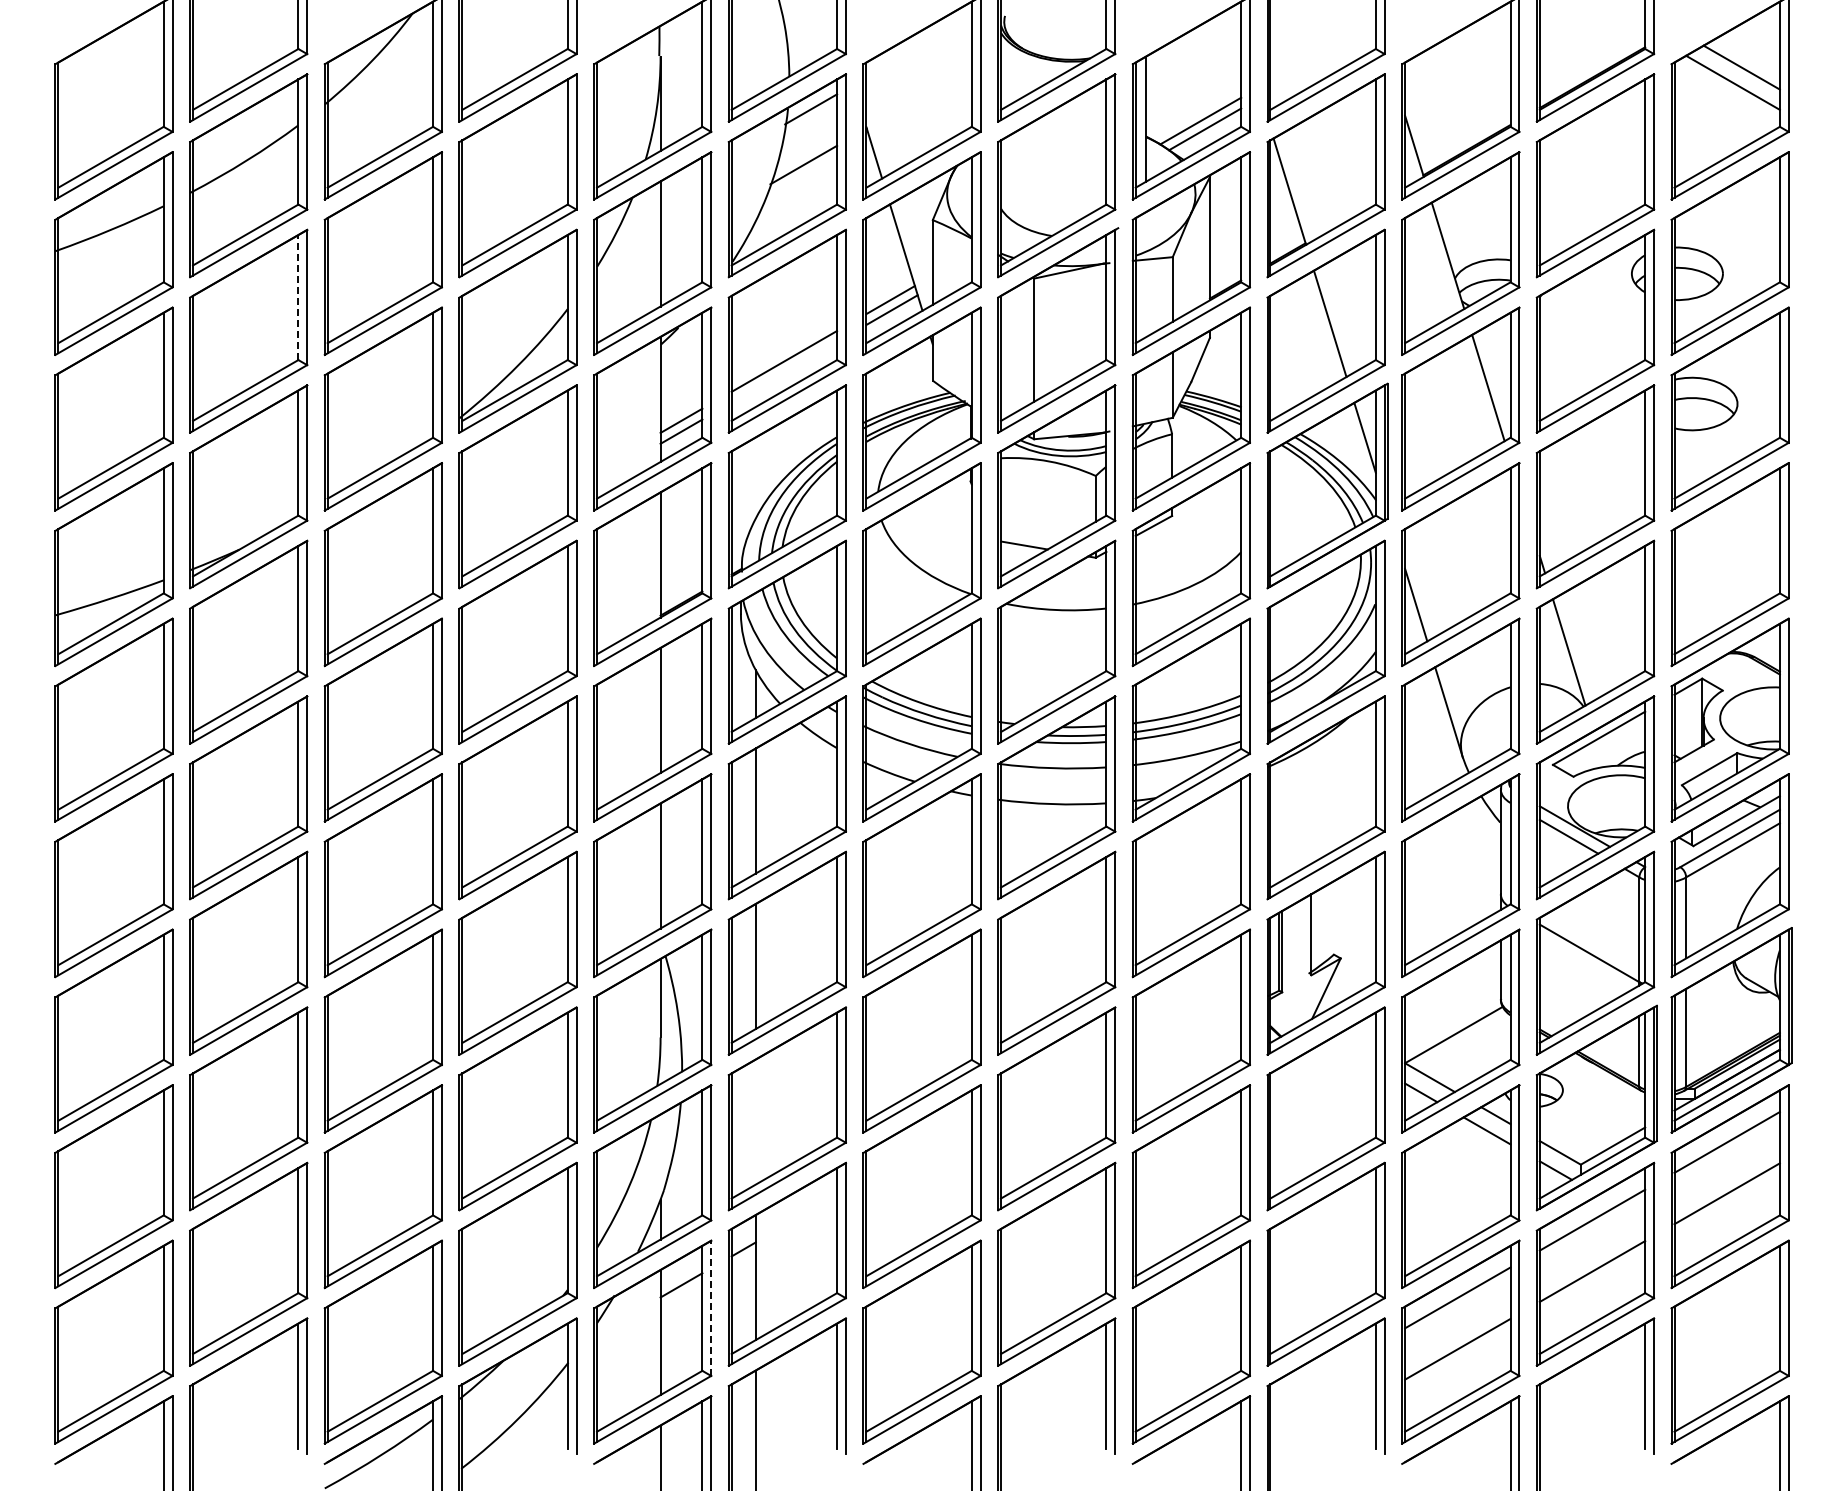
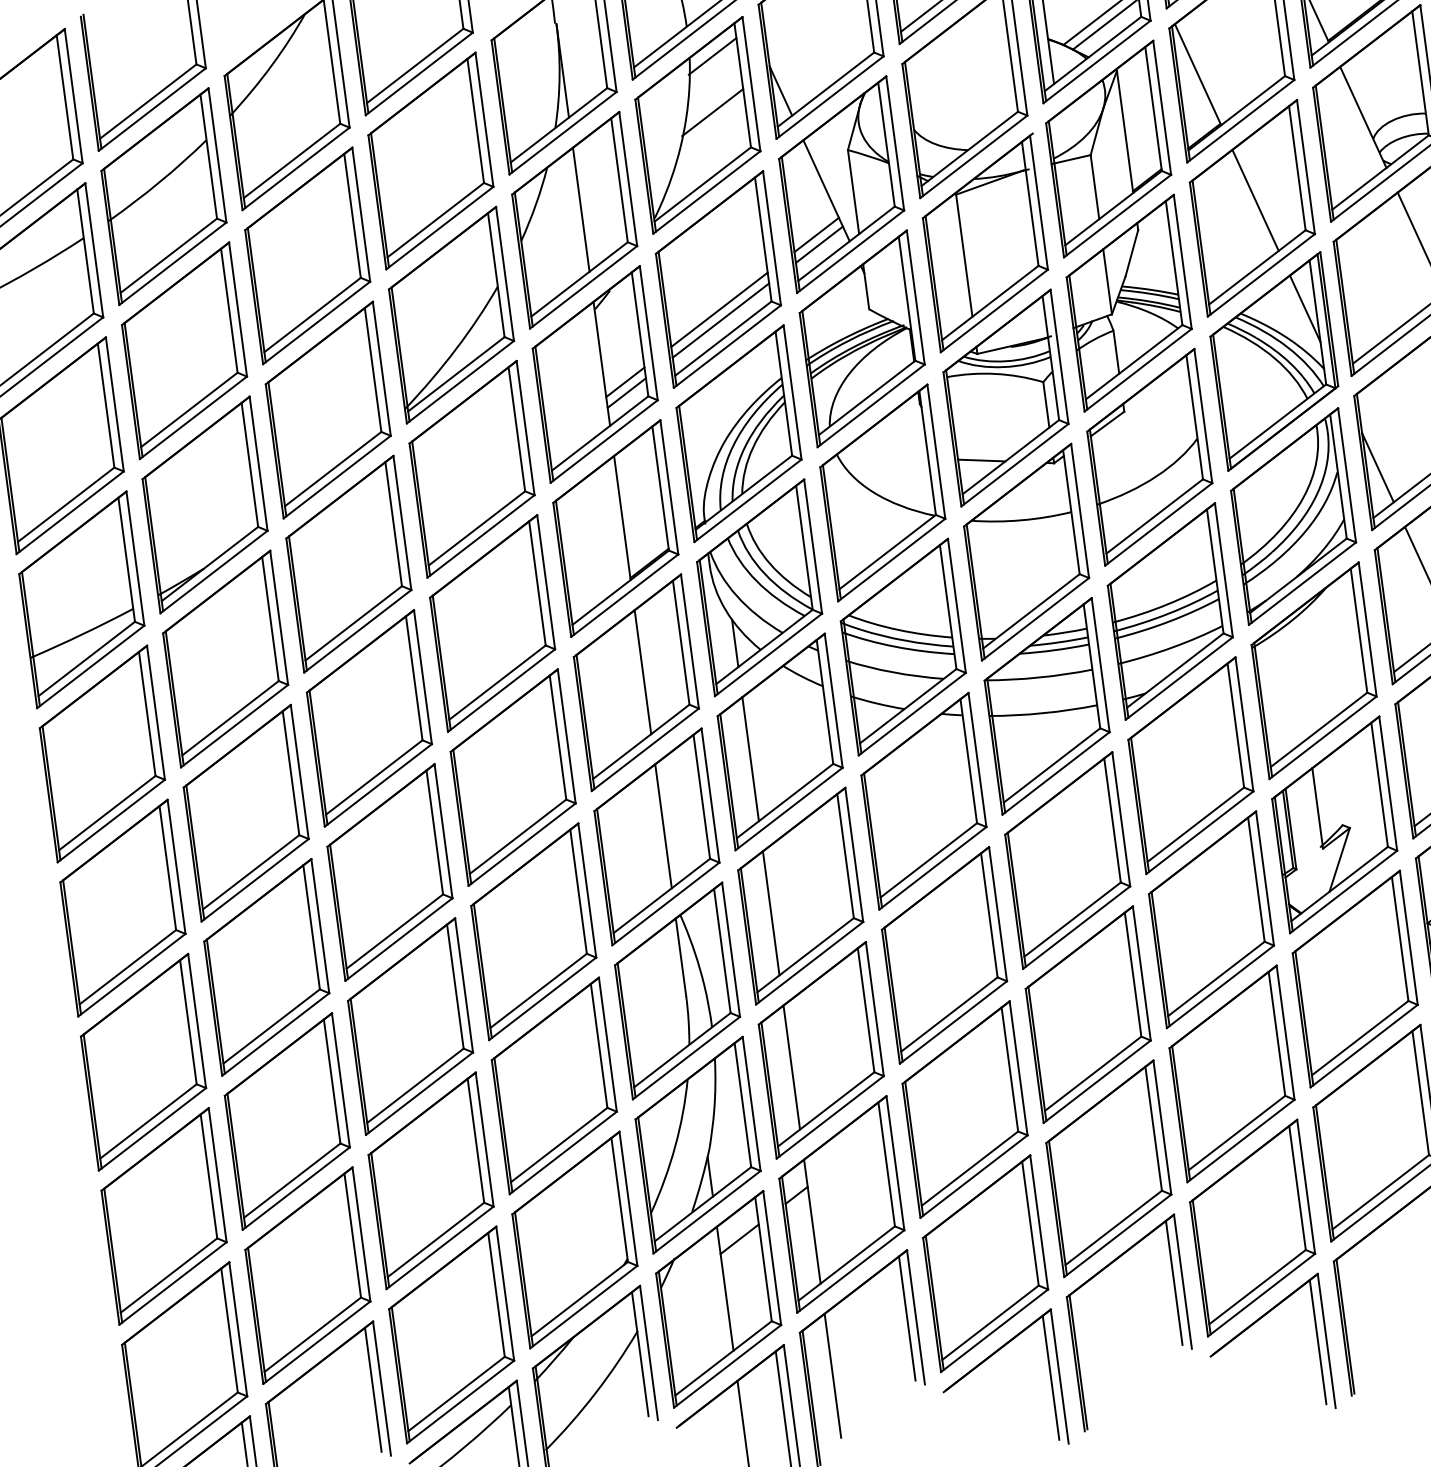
line: (298, 297) -> (229, 310), dashed -> solid
line: (784, 371) -> (720, 319), added
line: (755, 1121) -> (791, 1067), added
line: (711, 1308) -> (772, 1258), dashed -> solid

